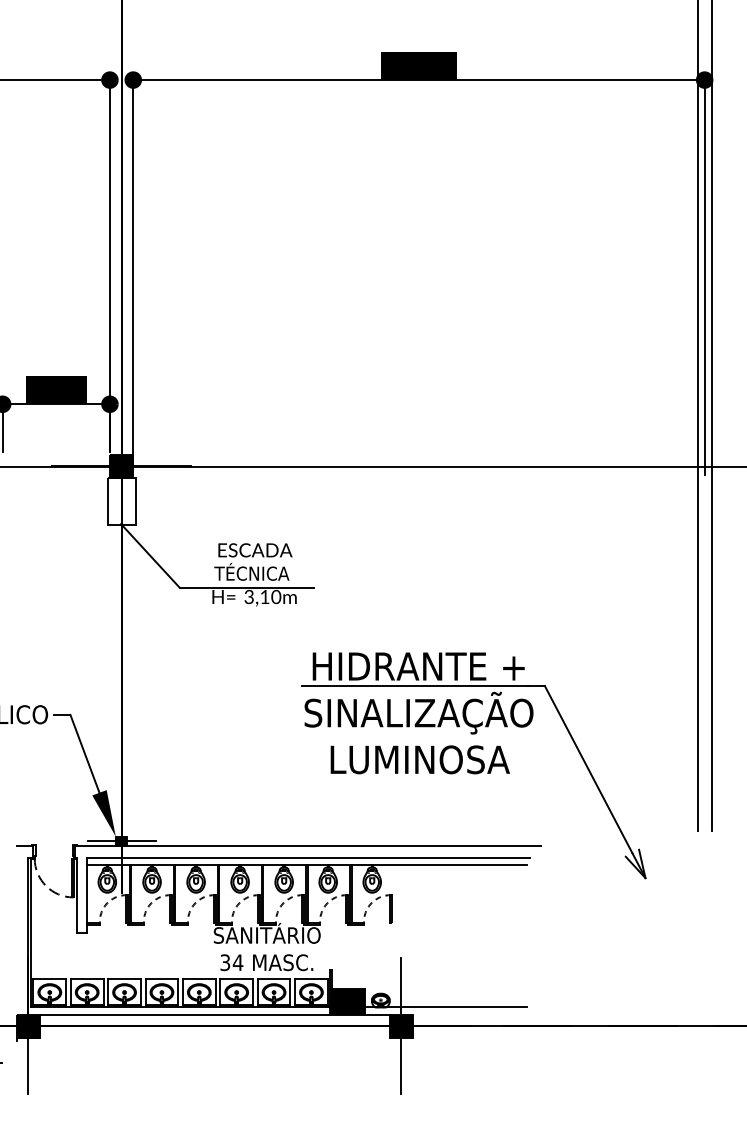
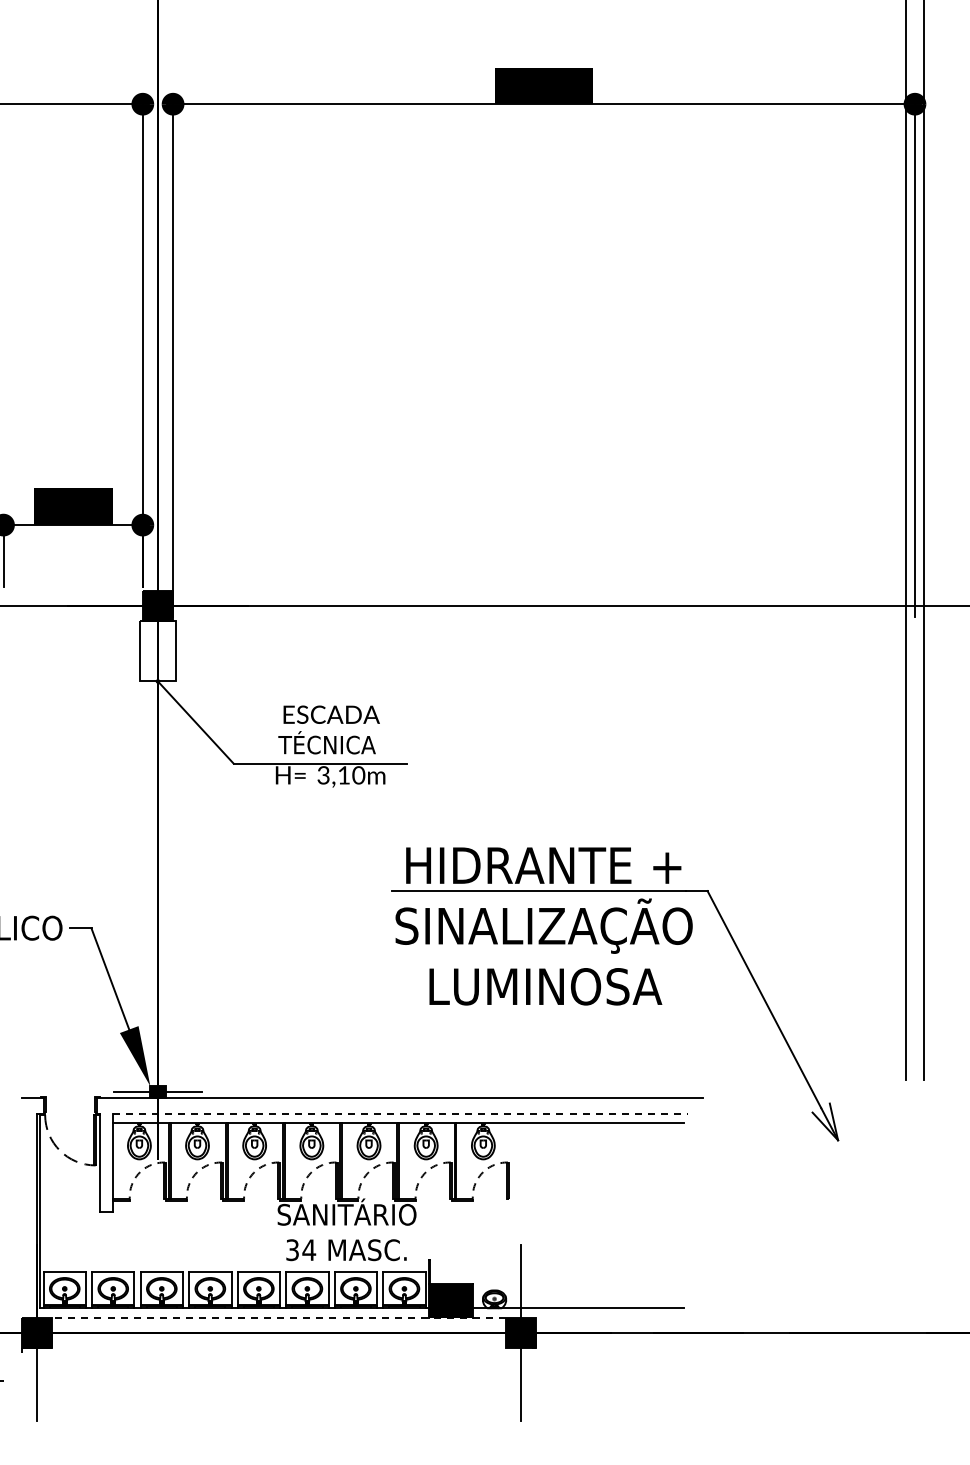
line: (308, 857) -> (400, 1113), solid -> dashed
line: (214, 1014) -> (278, 1317), solid -> dashed

